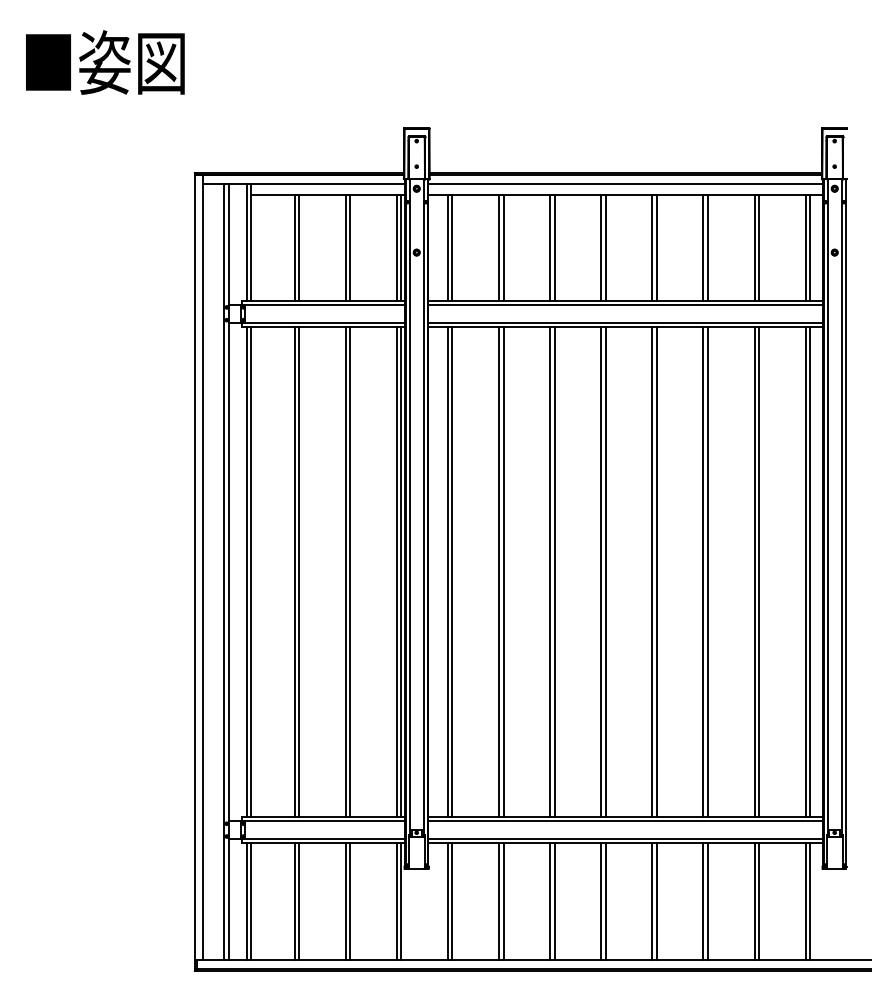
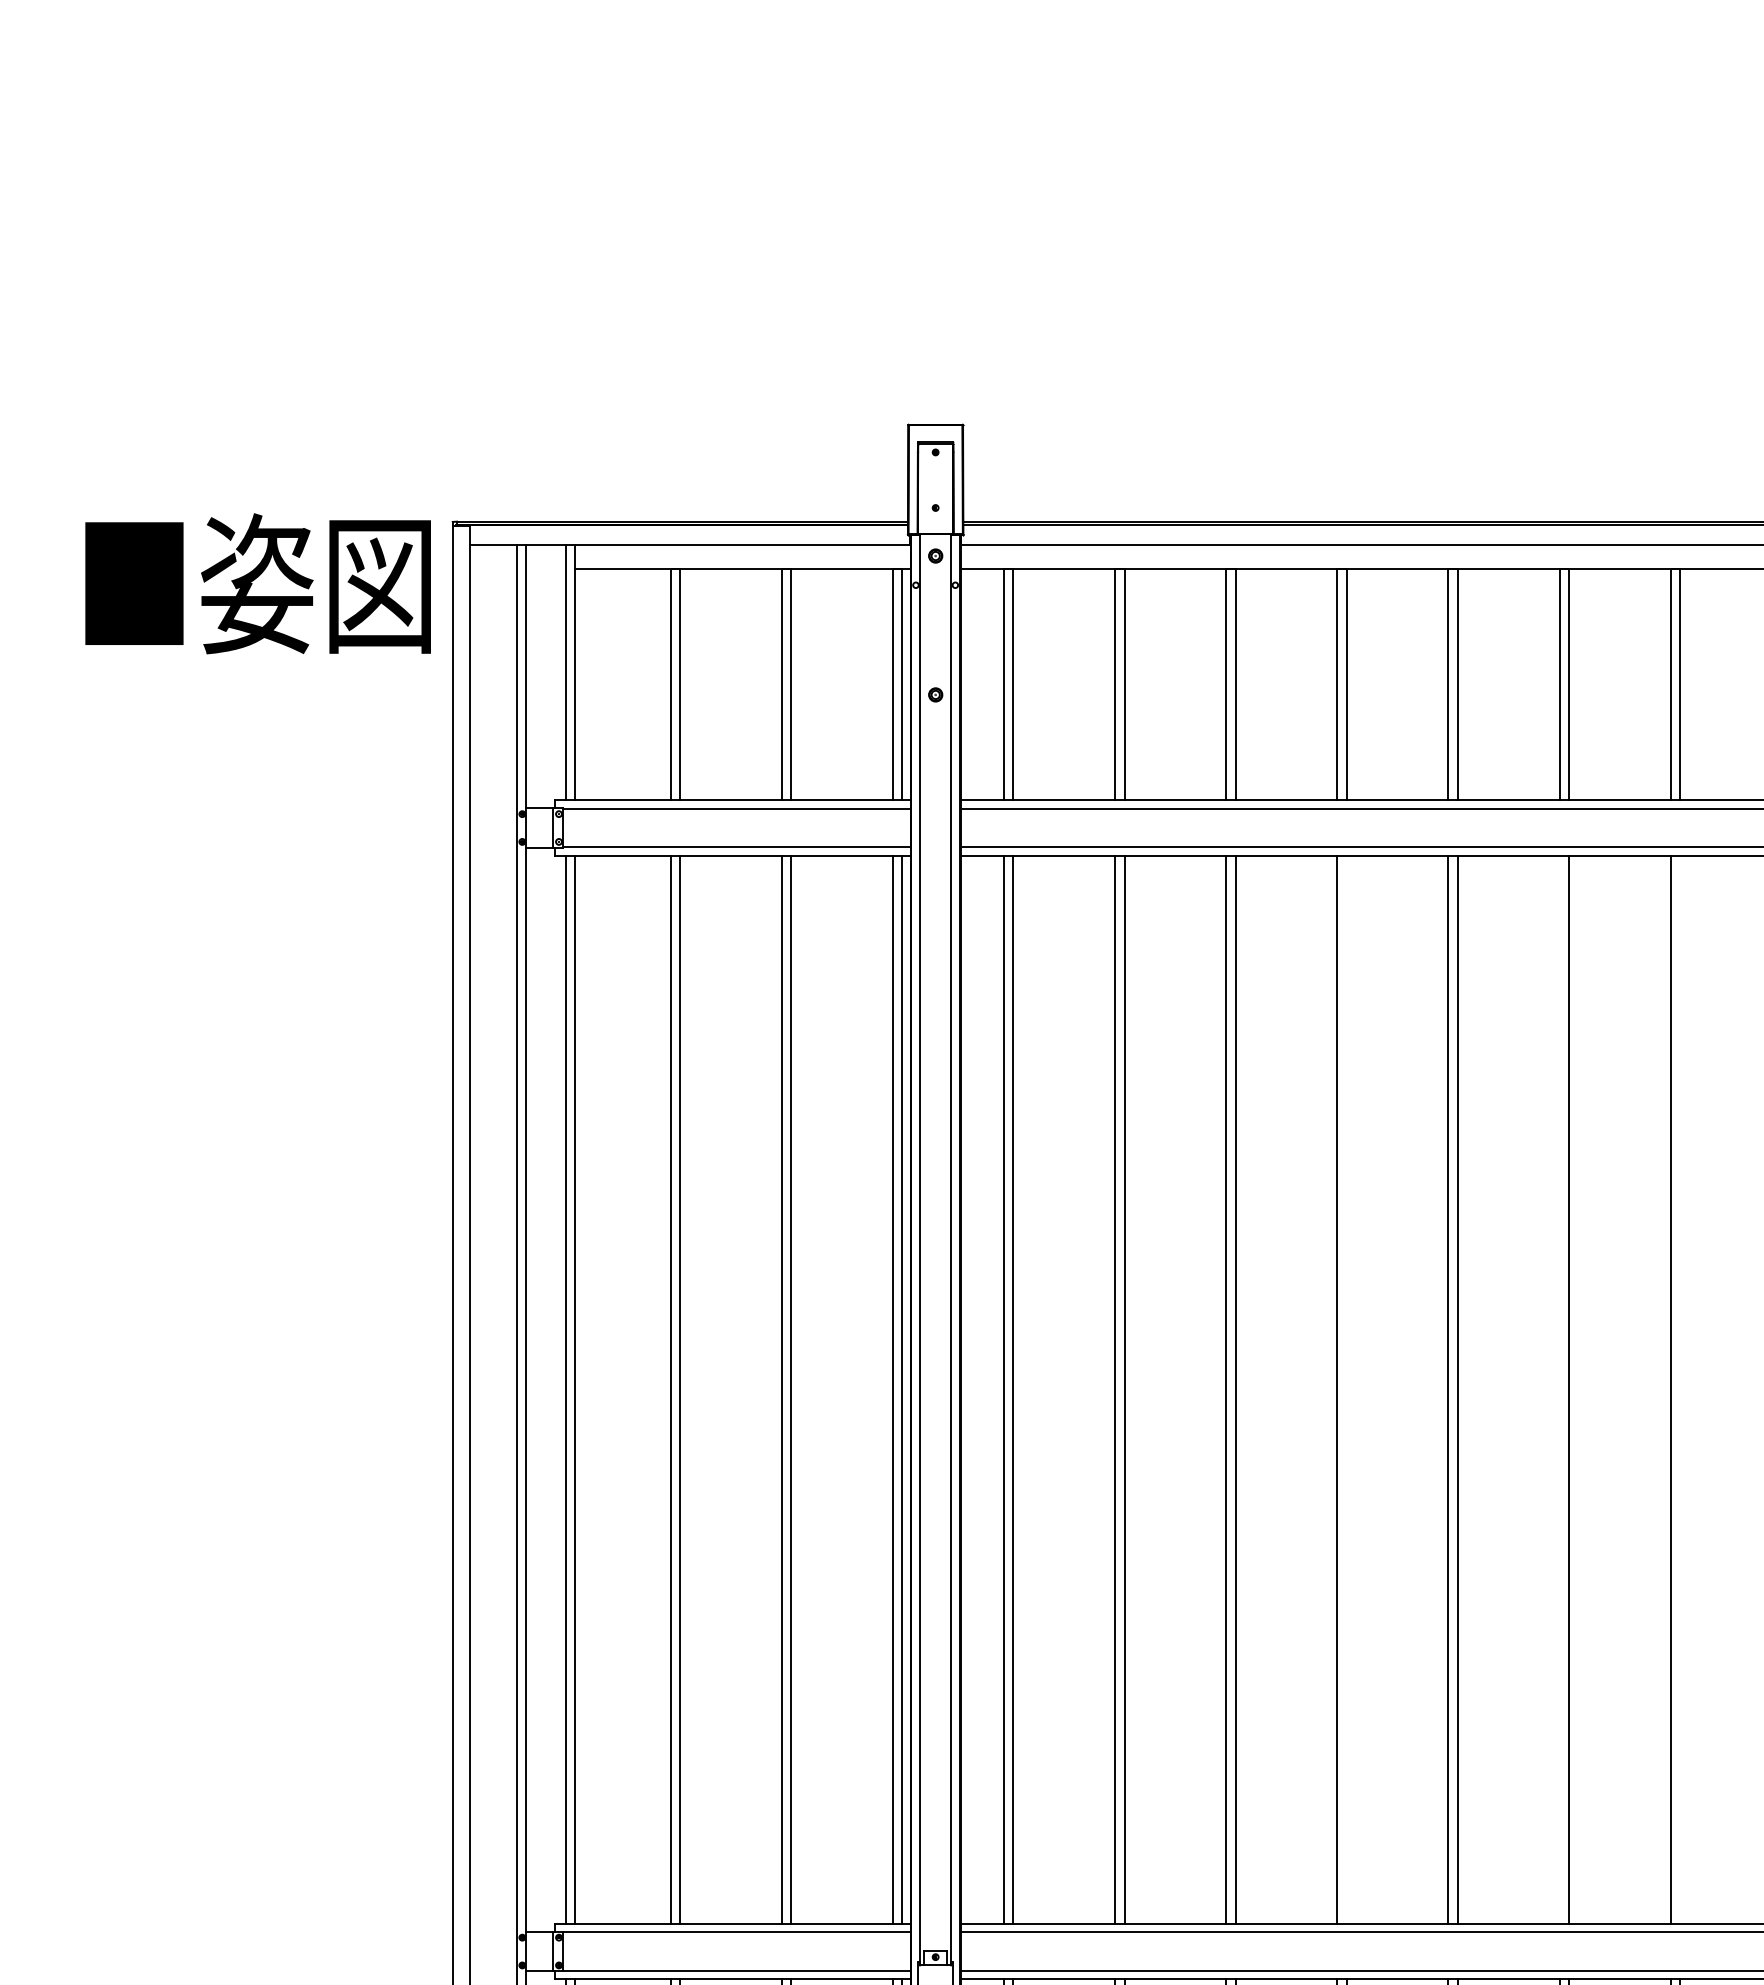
text: (105, 62) -> (258, 583), moved
line: (605, 571) -> (1346, 1388), removed
line: (703, 571) -> (1559, 1388), removed
line: (758, 571) -> (1679, 1388), removed

